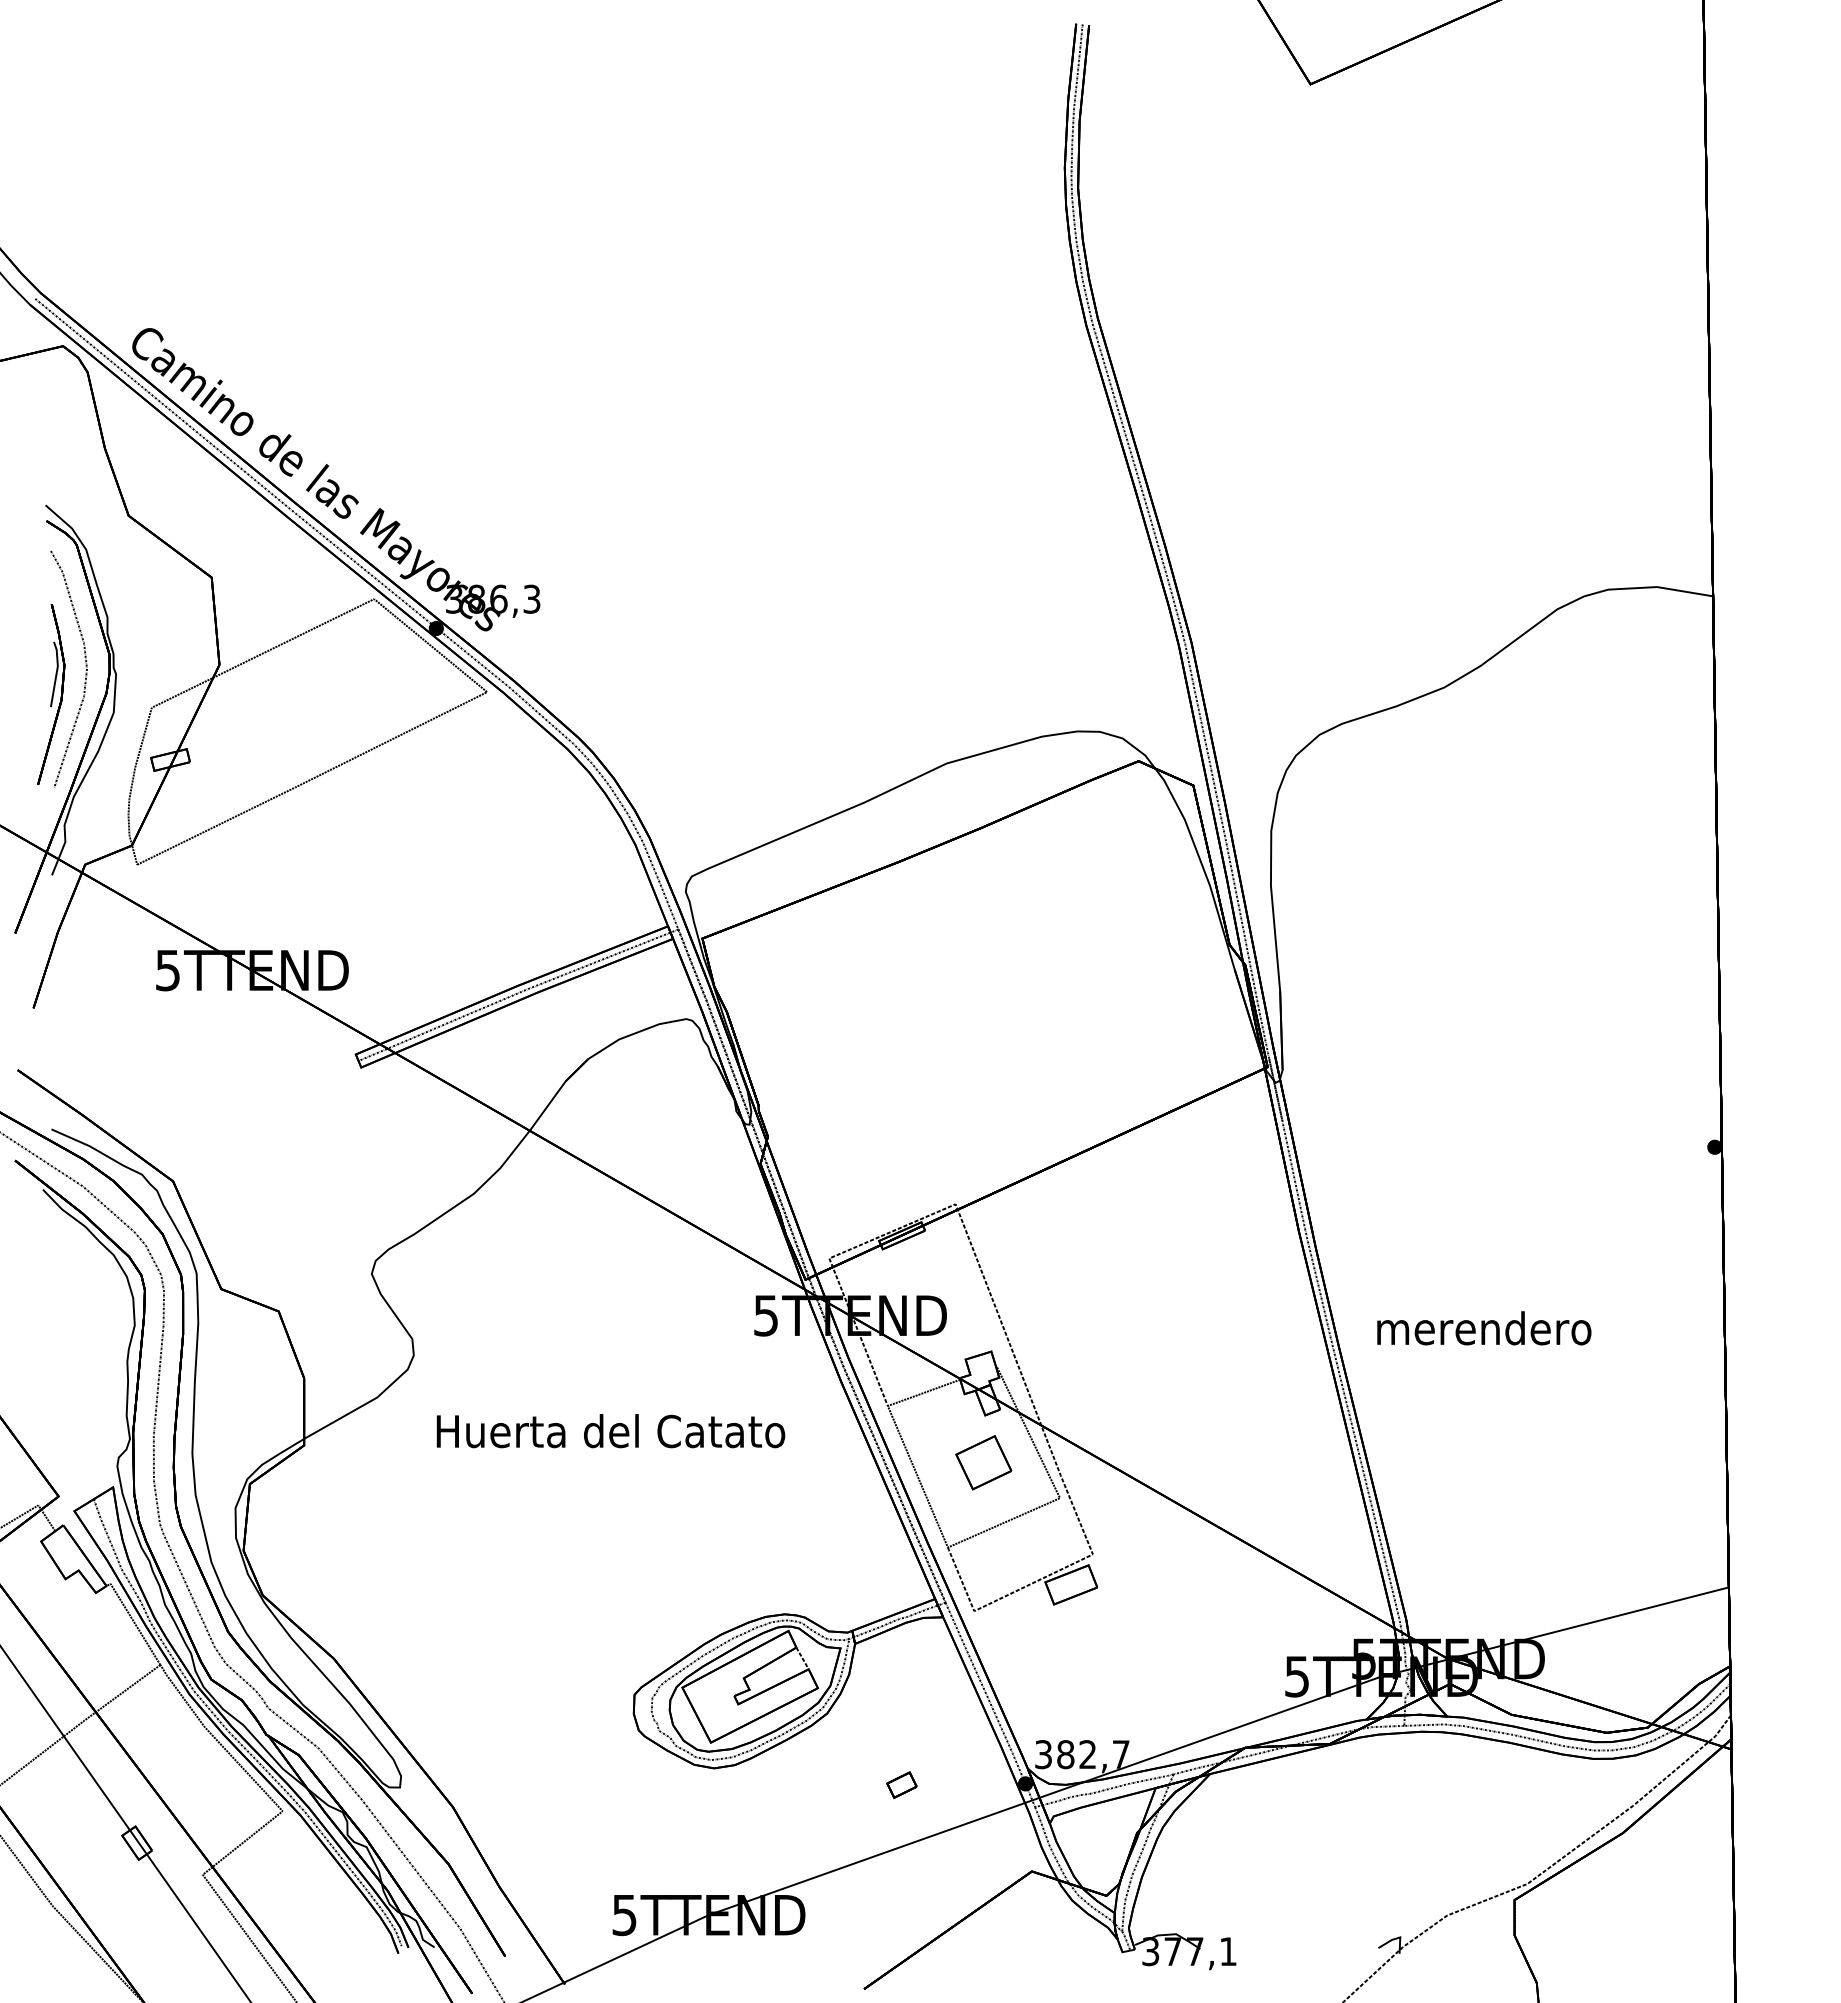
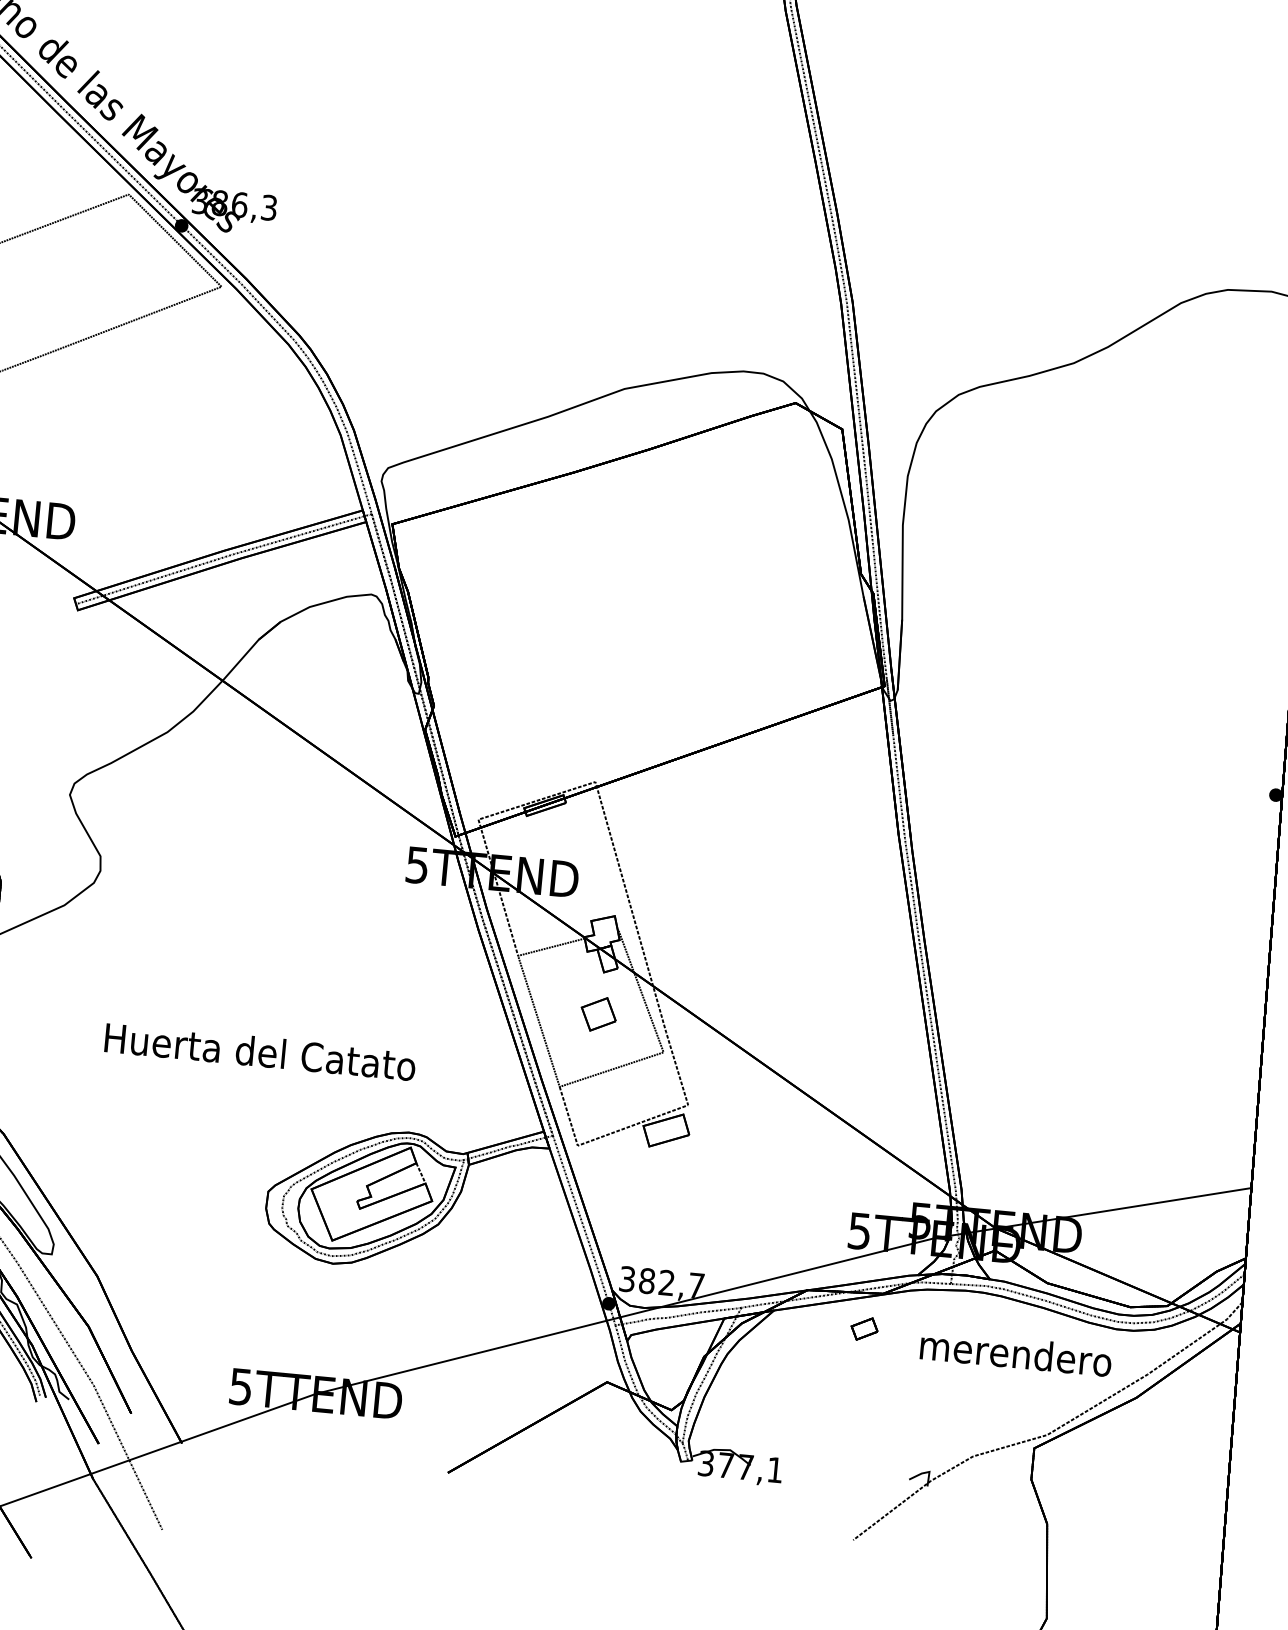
text: (1484, 1328) -> (1016, 1353), moved
text: (610, 1431) -> (259, 1052), moved
part: (983, 1462) -> (598, 1014), size x0.71
part: (901, 1784) -> (864, 1328), moved

